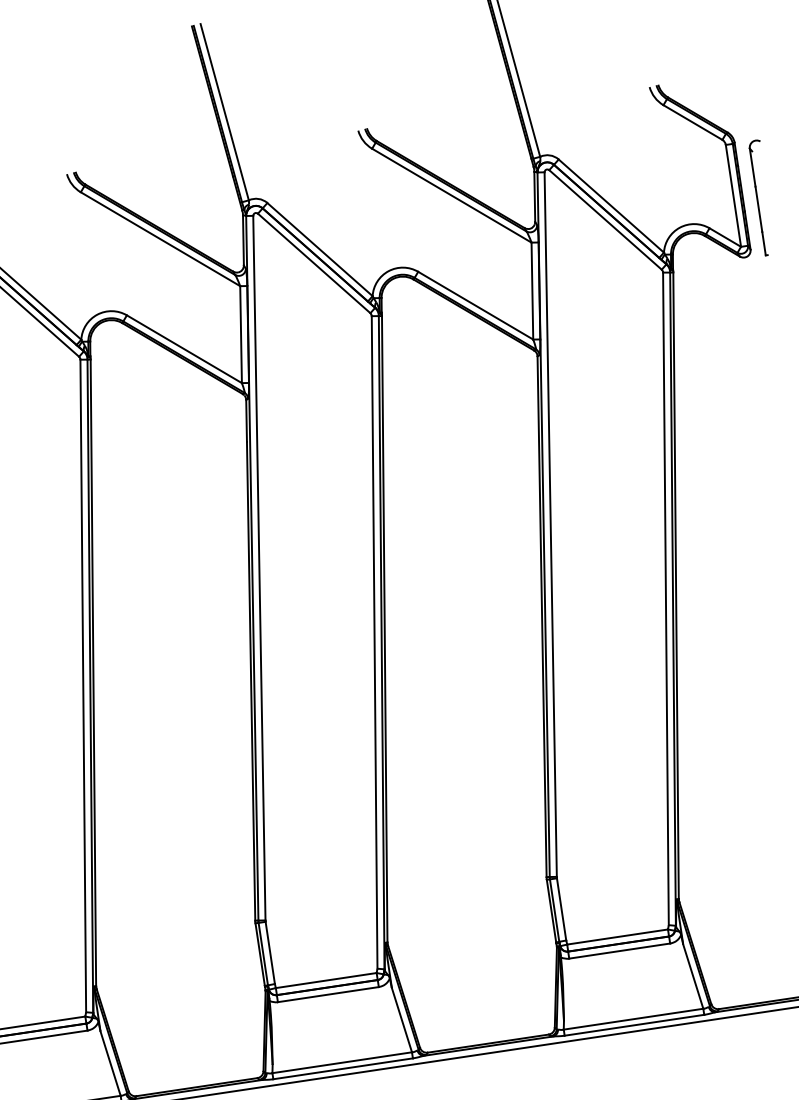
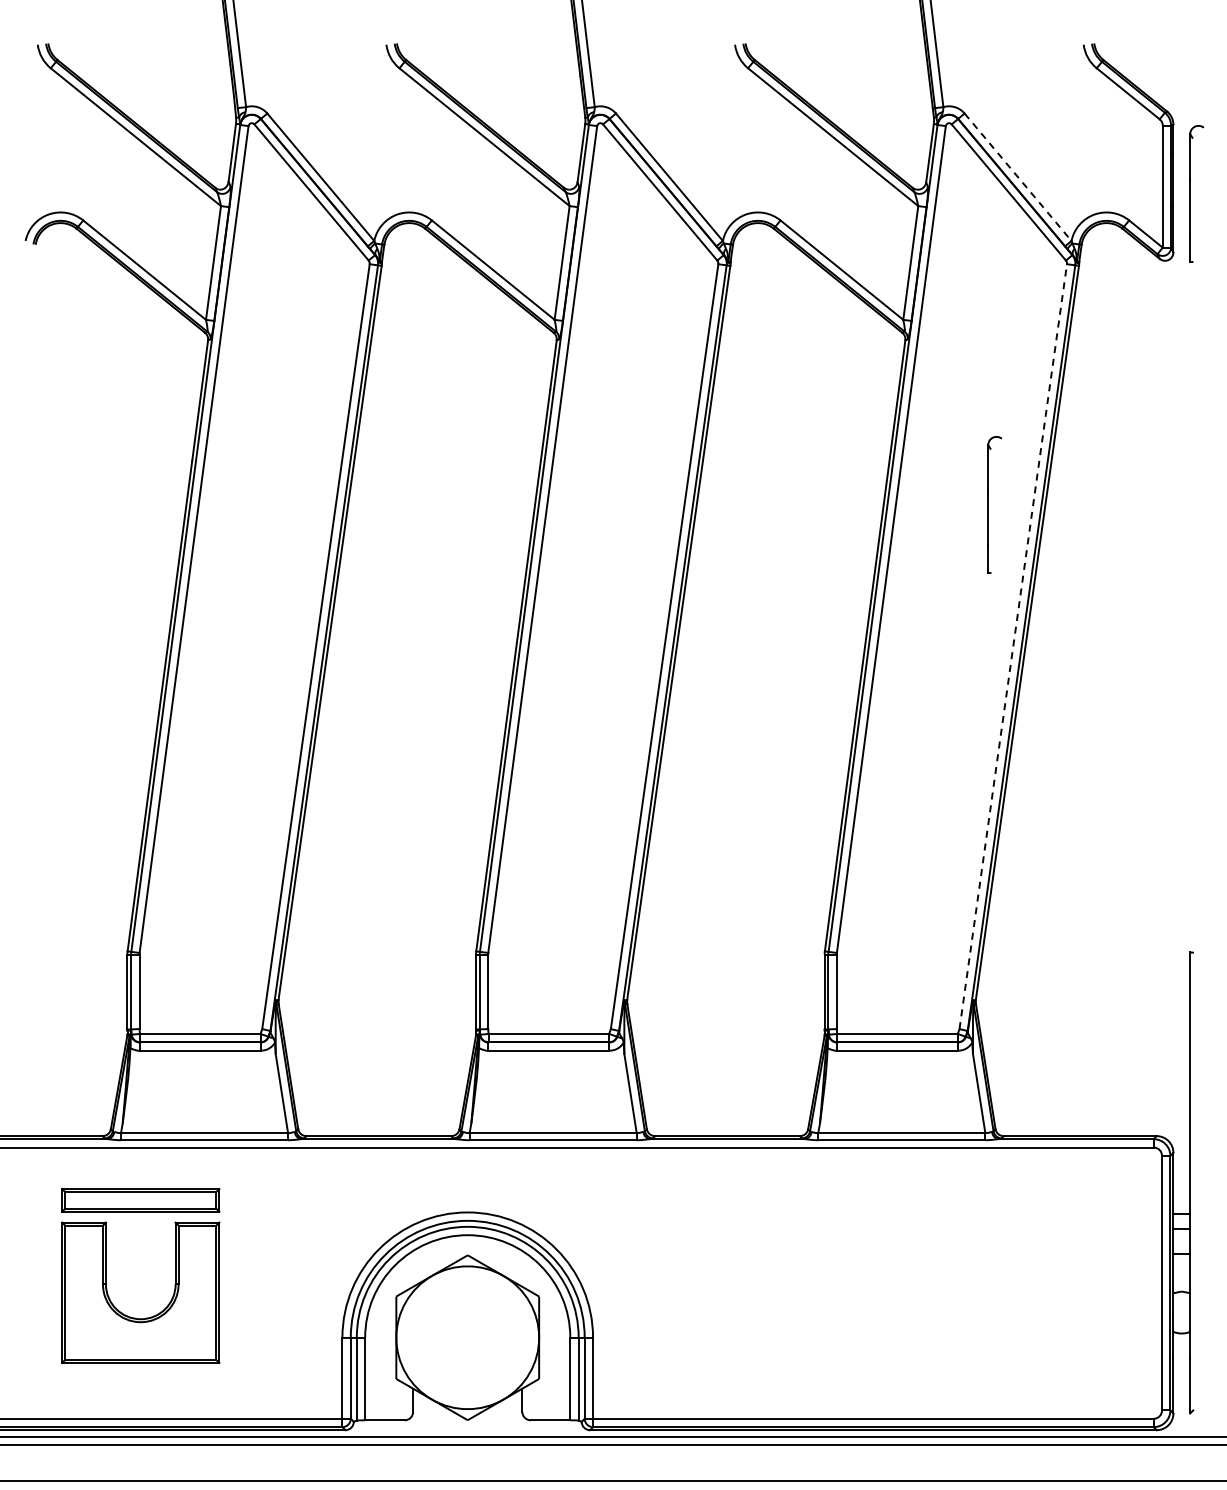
line: (611, 206) -> (1018, 177), solid -> dashed
part: (632, 482) -> (994, 504), added
line: (666, 598) -> (1013, 646), solid -> dashed

